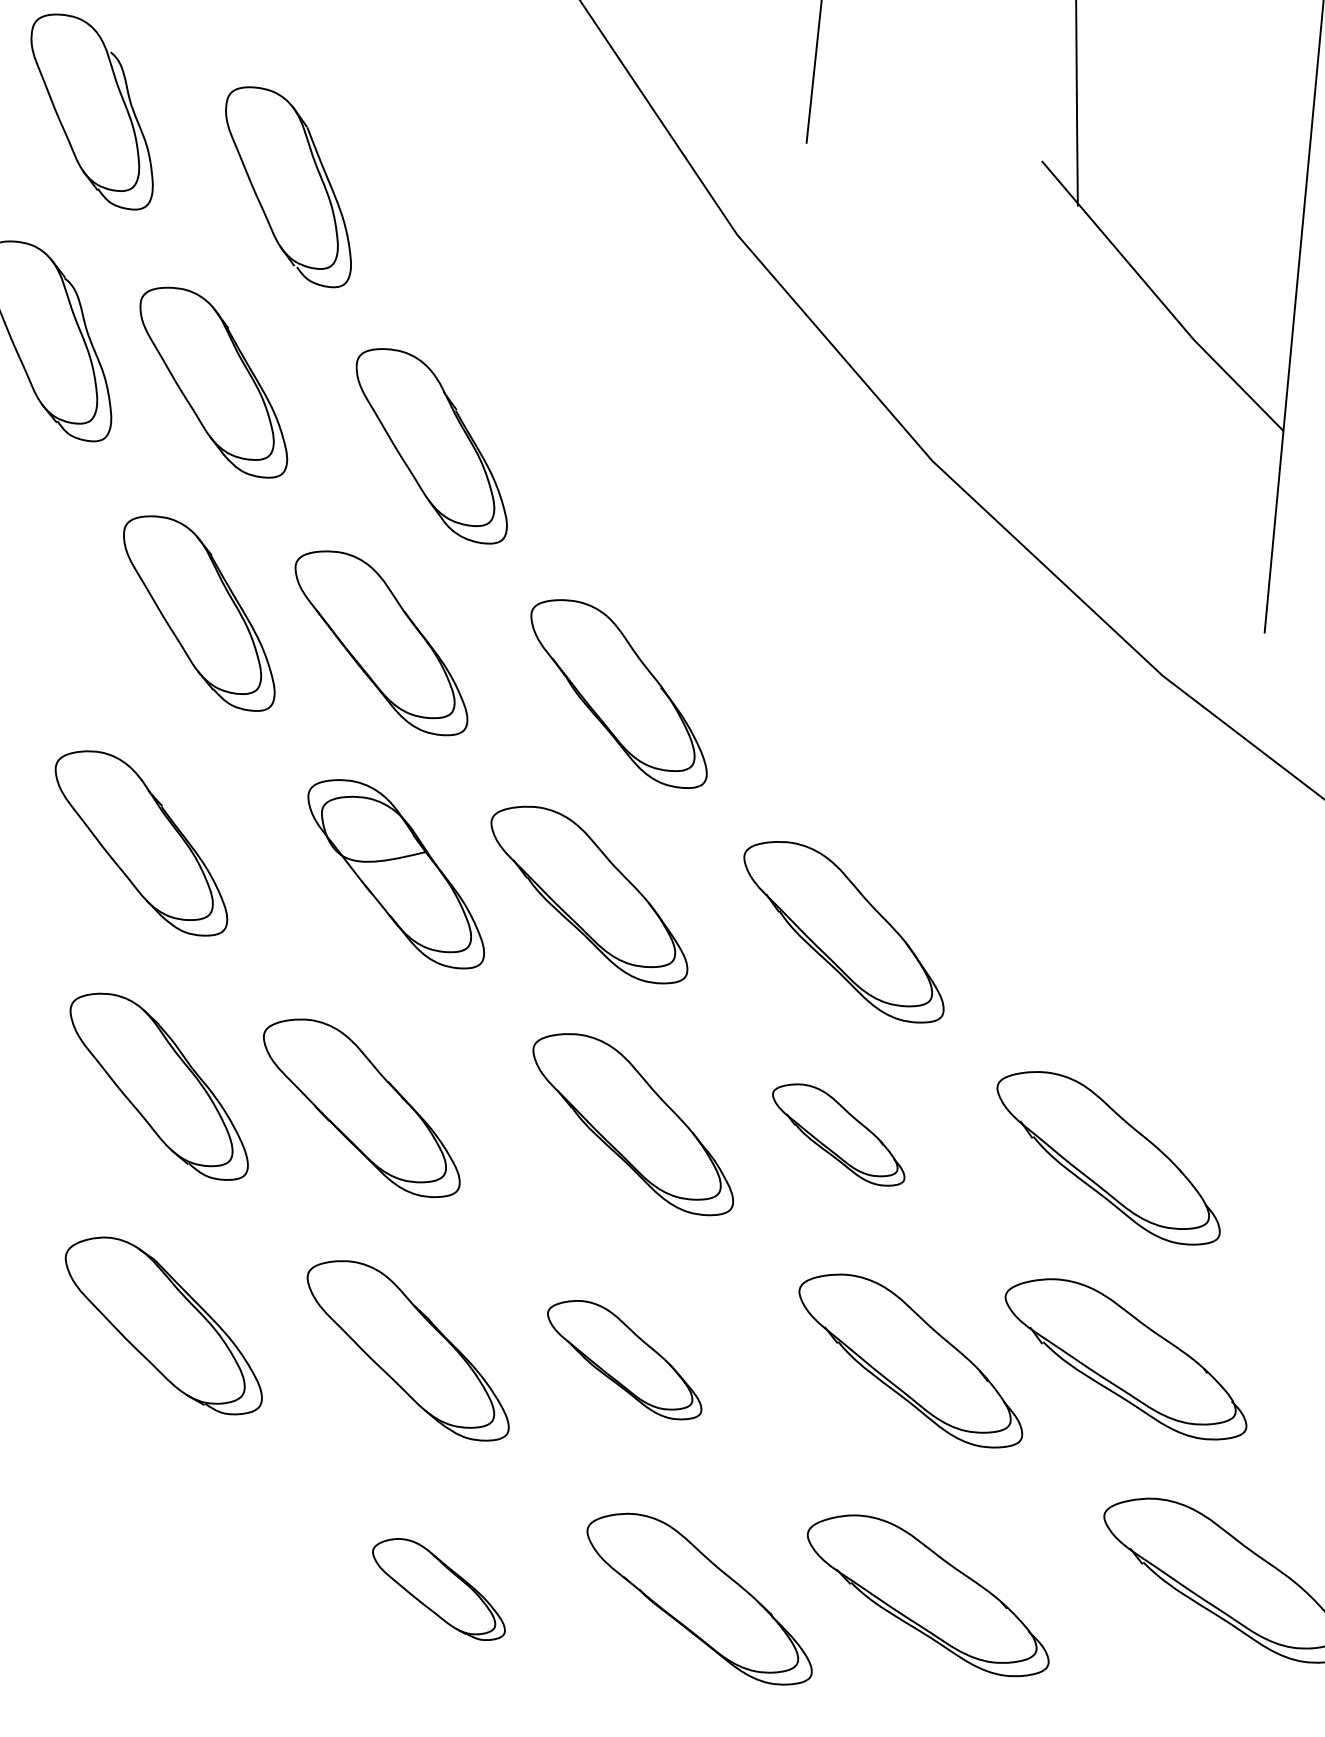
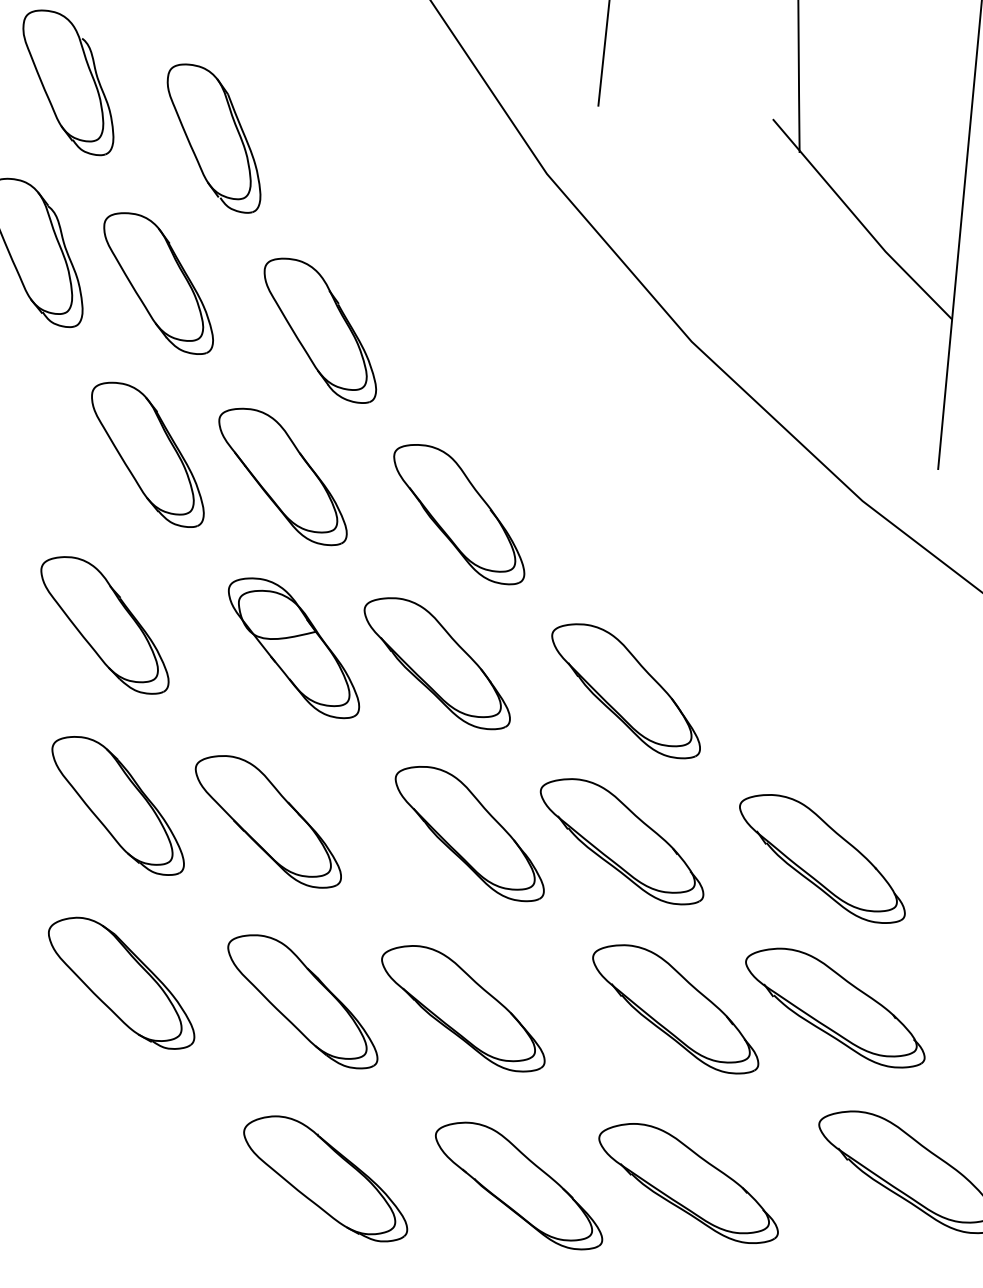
part: (838, 1134) -> (622, 841), size x1.67
part: (624, 1359) -> (463, 1008), size x1.43
part: (438, 1589) -> (325, 1178), size x1.67

